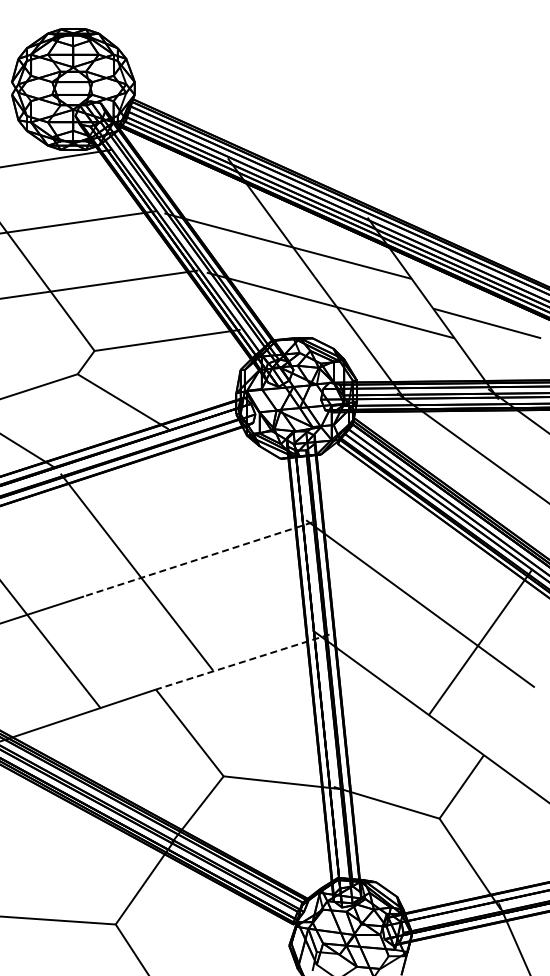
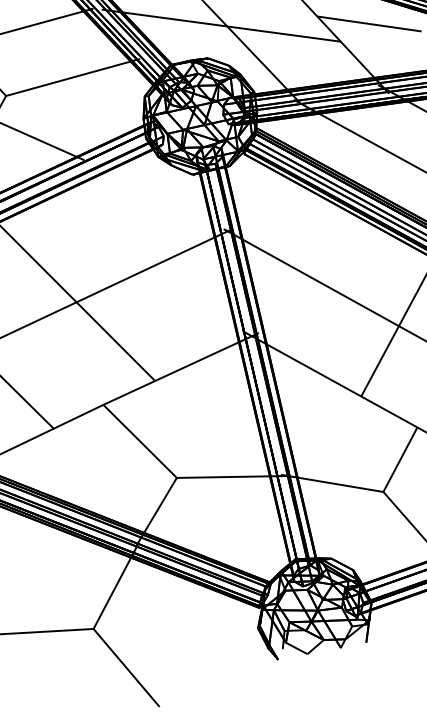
line: (197, 559) -> (126, 278), dashed -> solid
line: (242, 662) -> (181, 369), dashed -> solid

